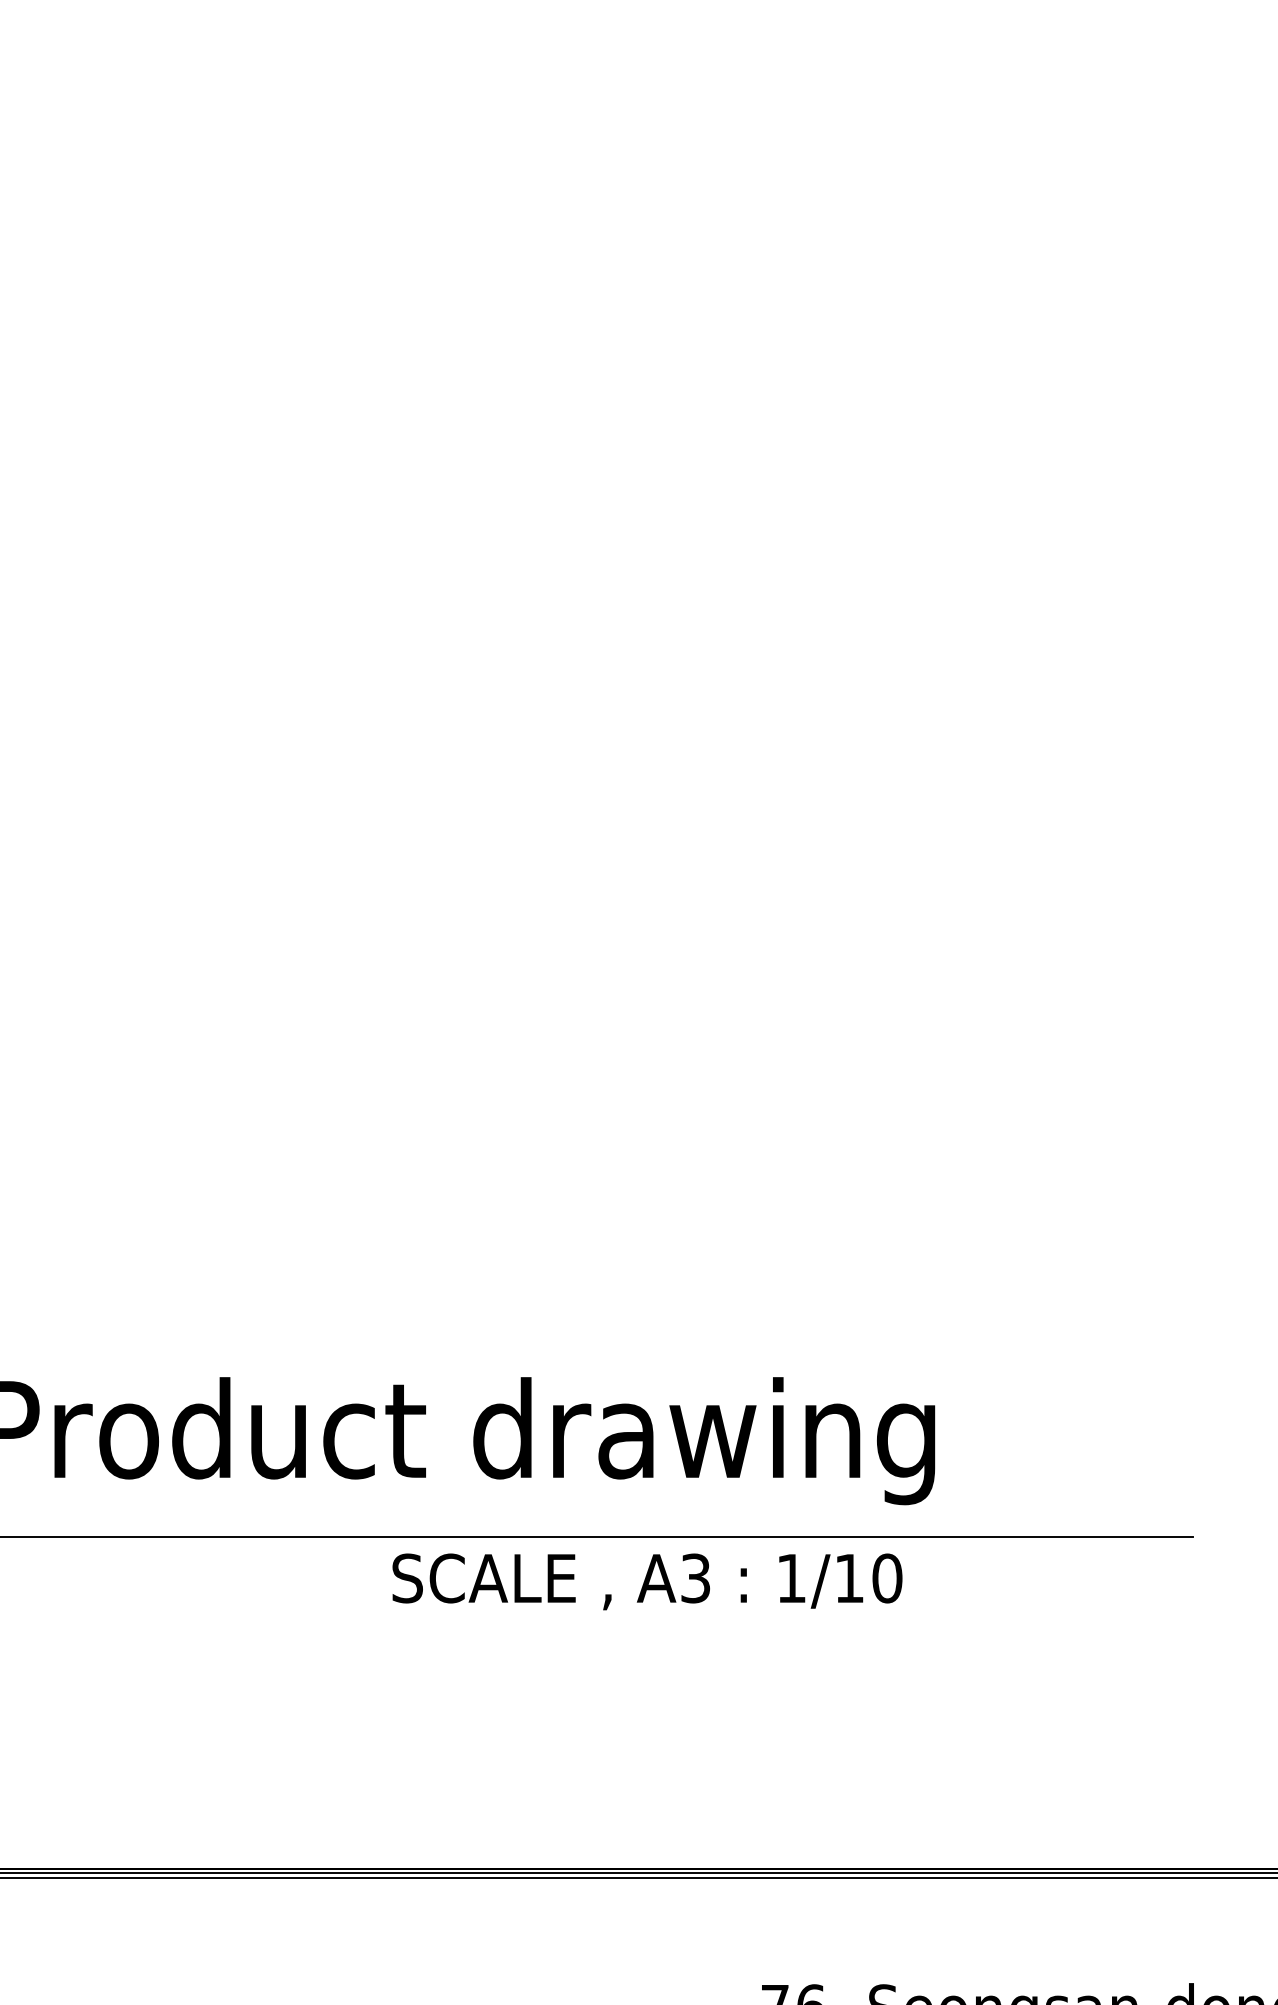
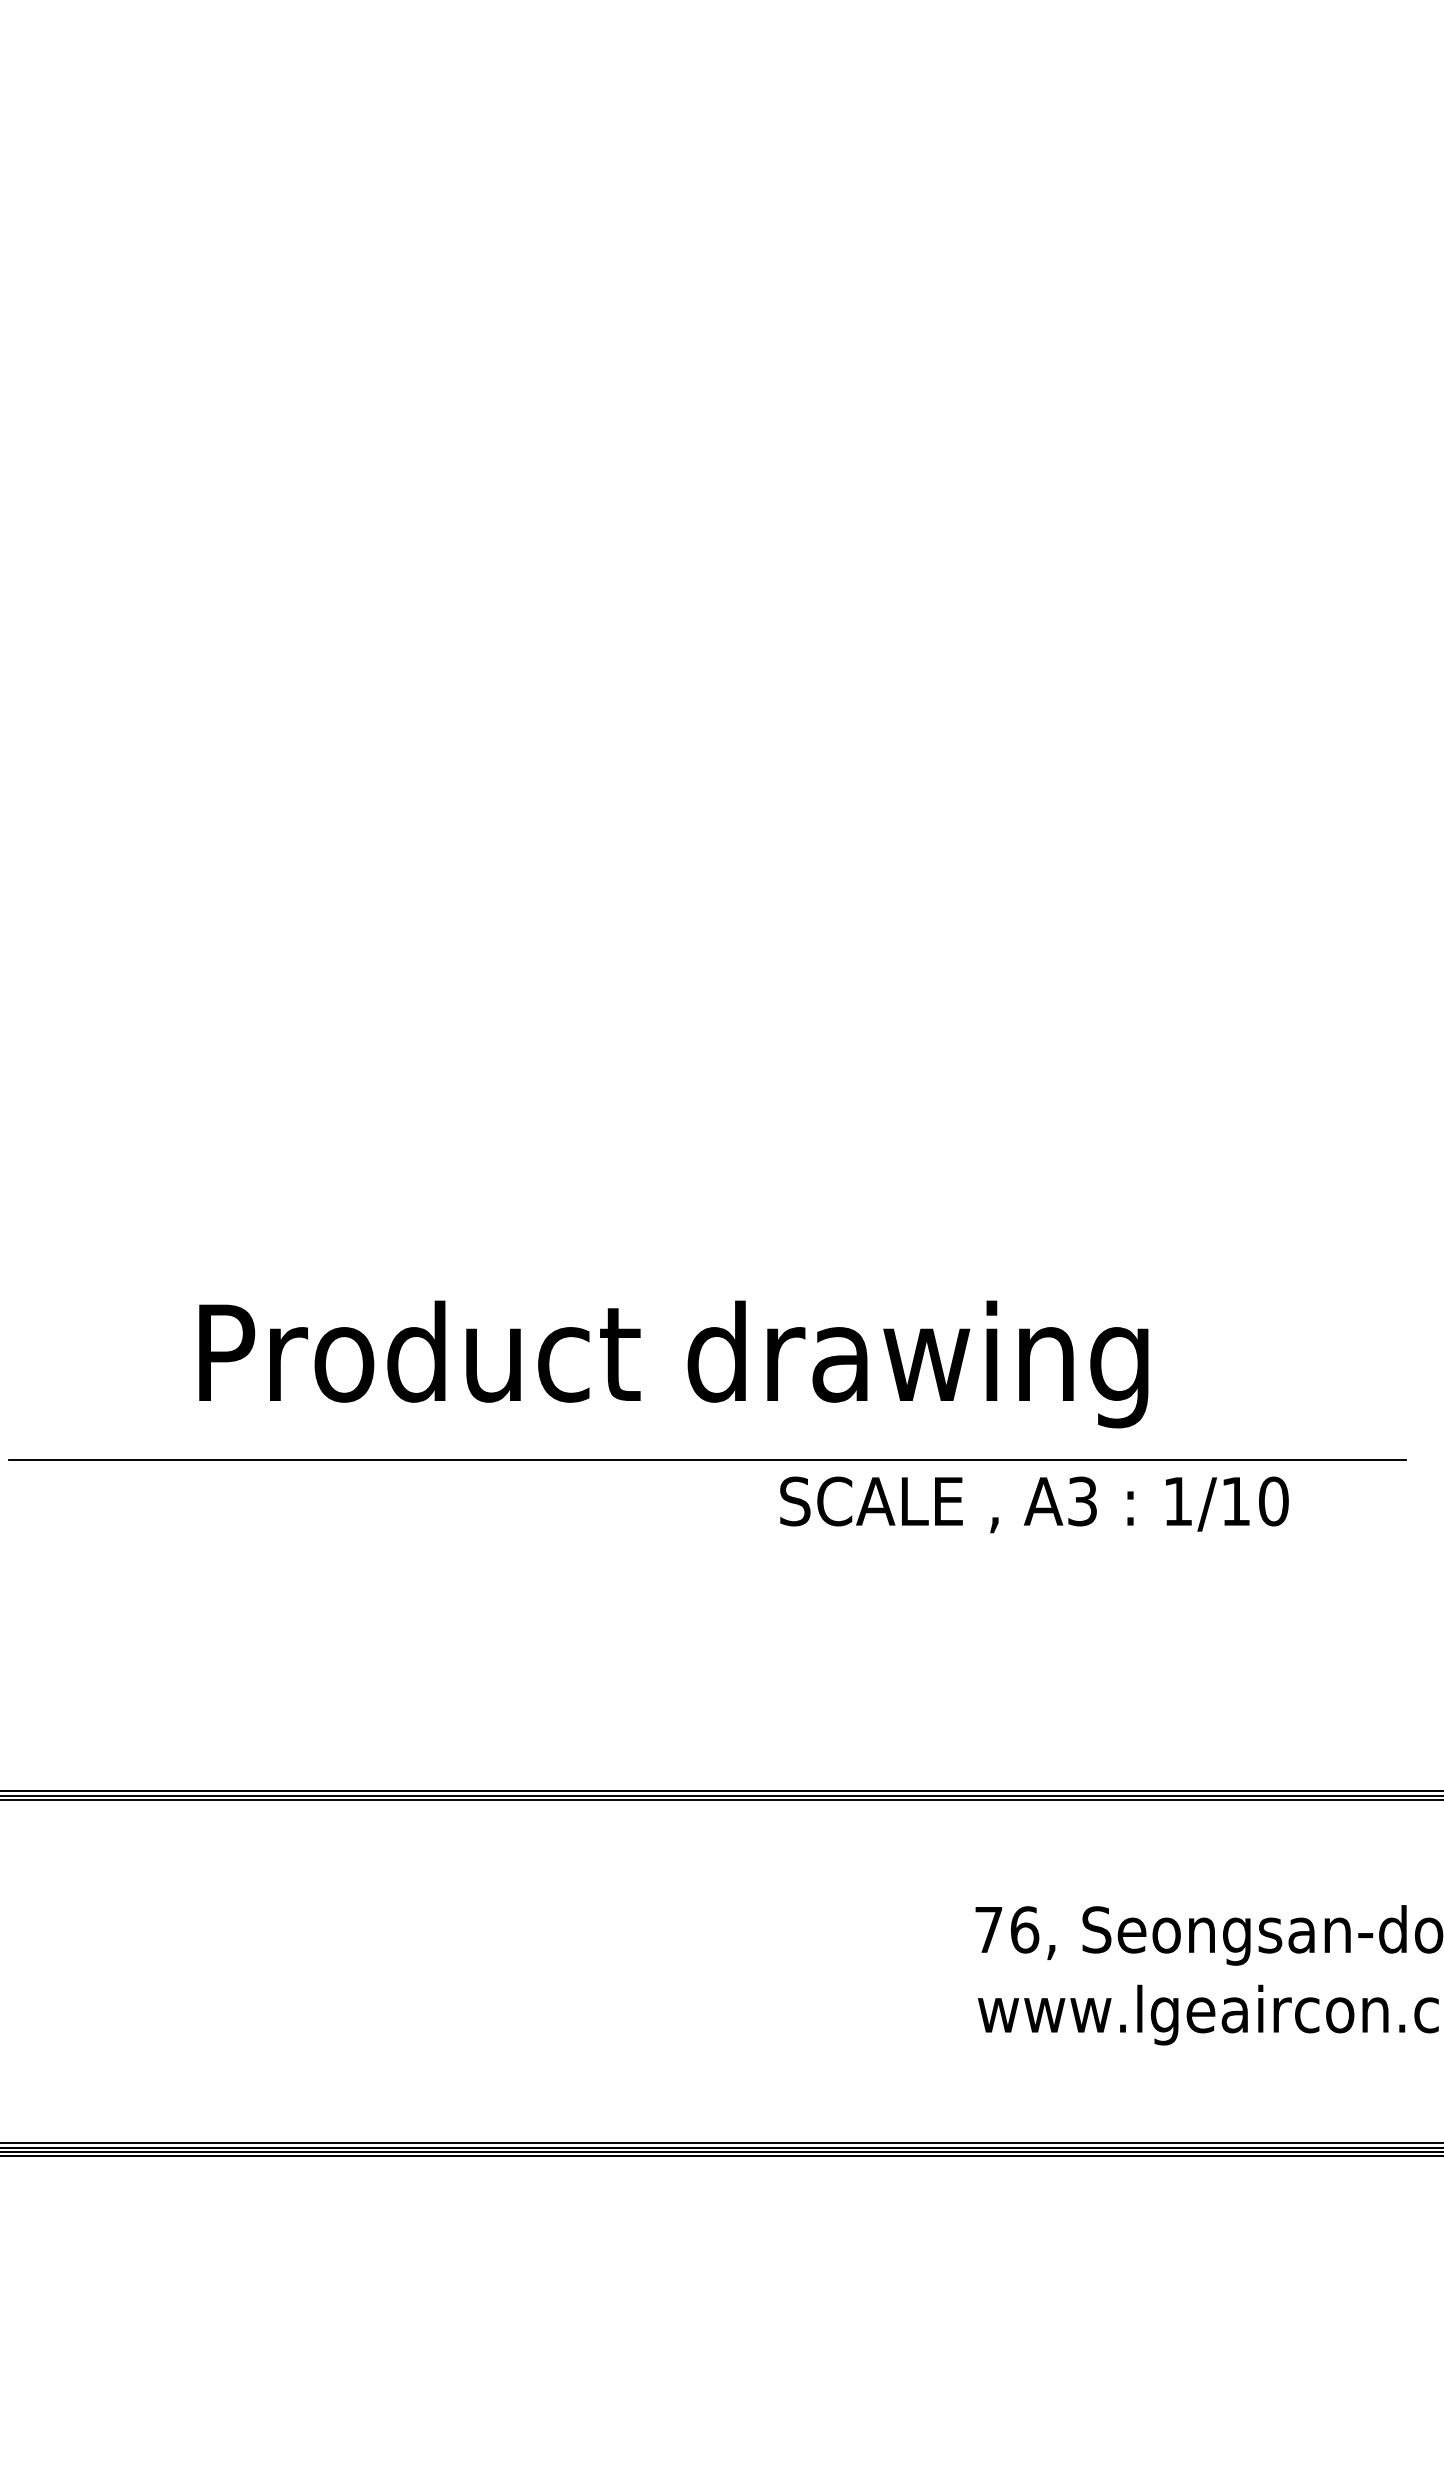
text: (647, 1581) -> (1034, 1504), moved

